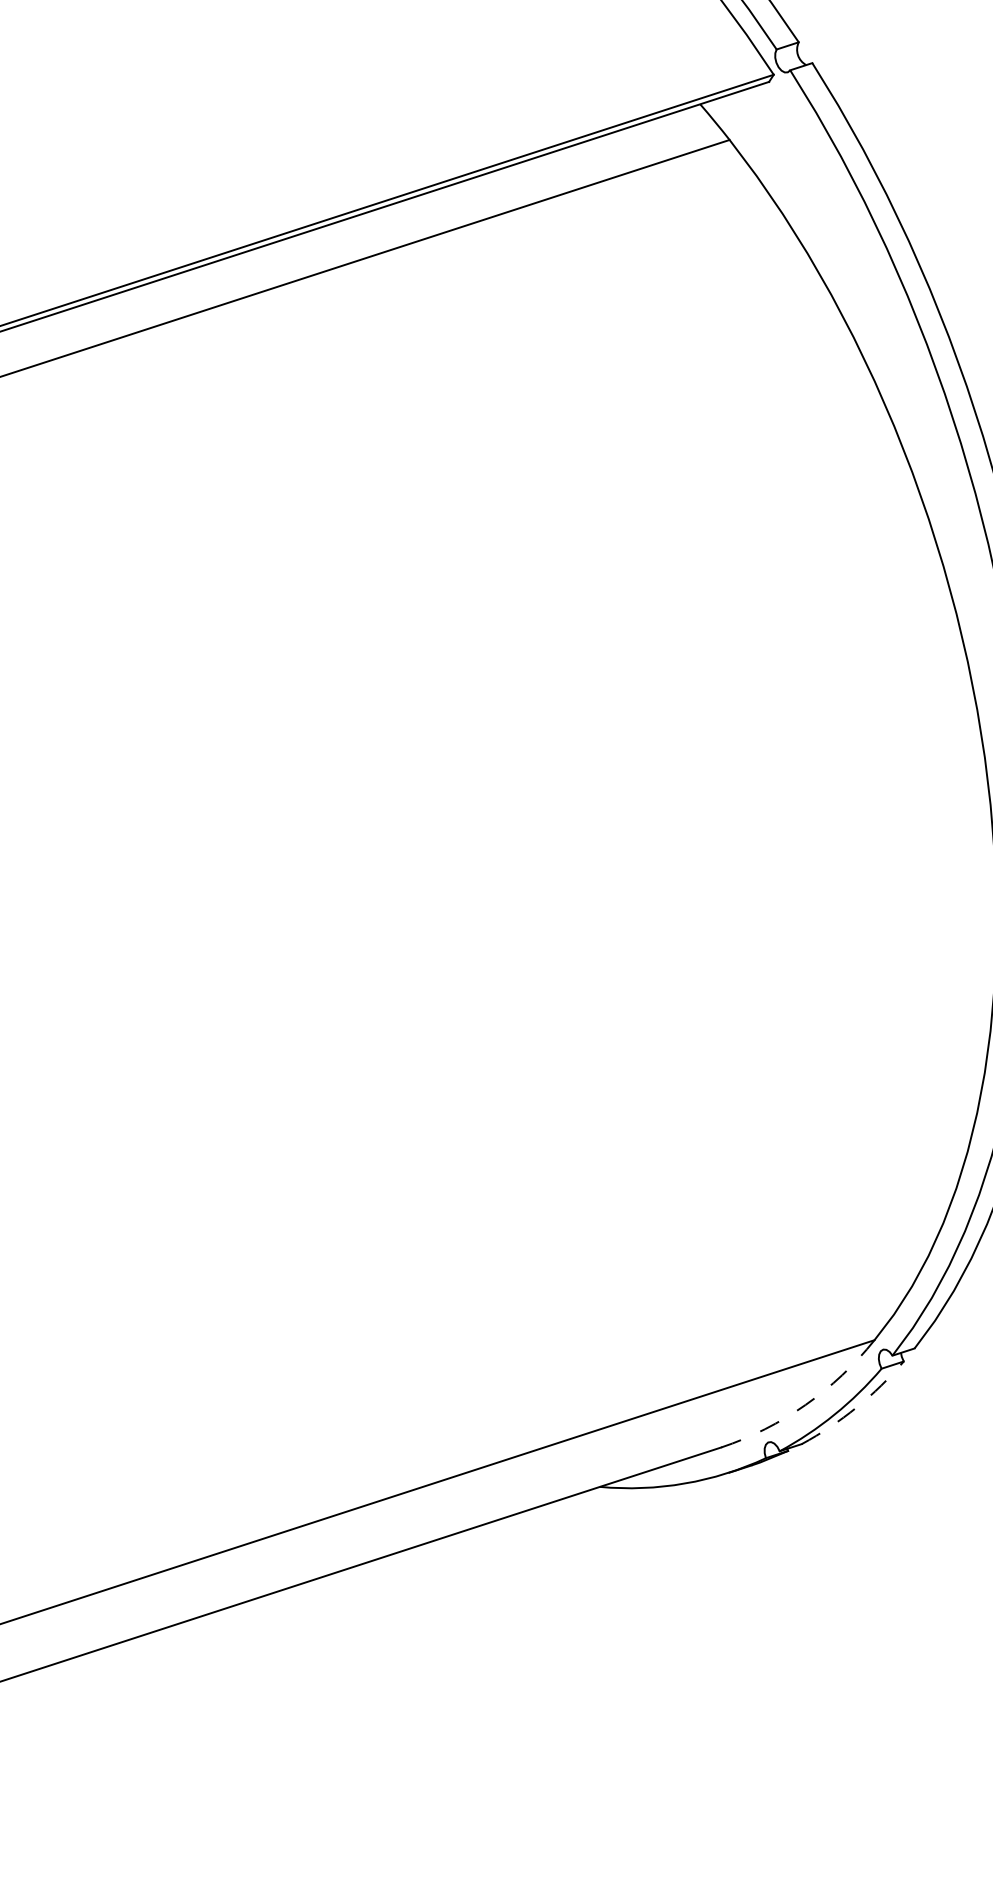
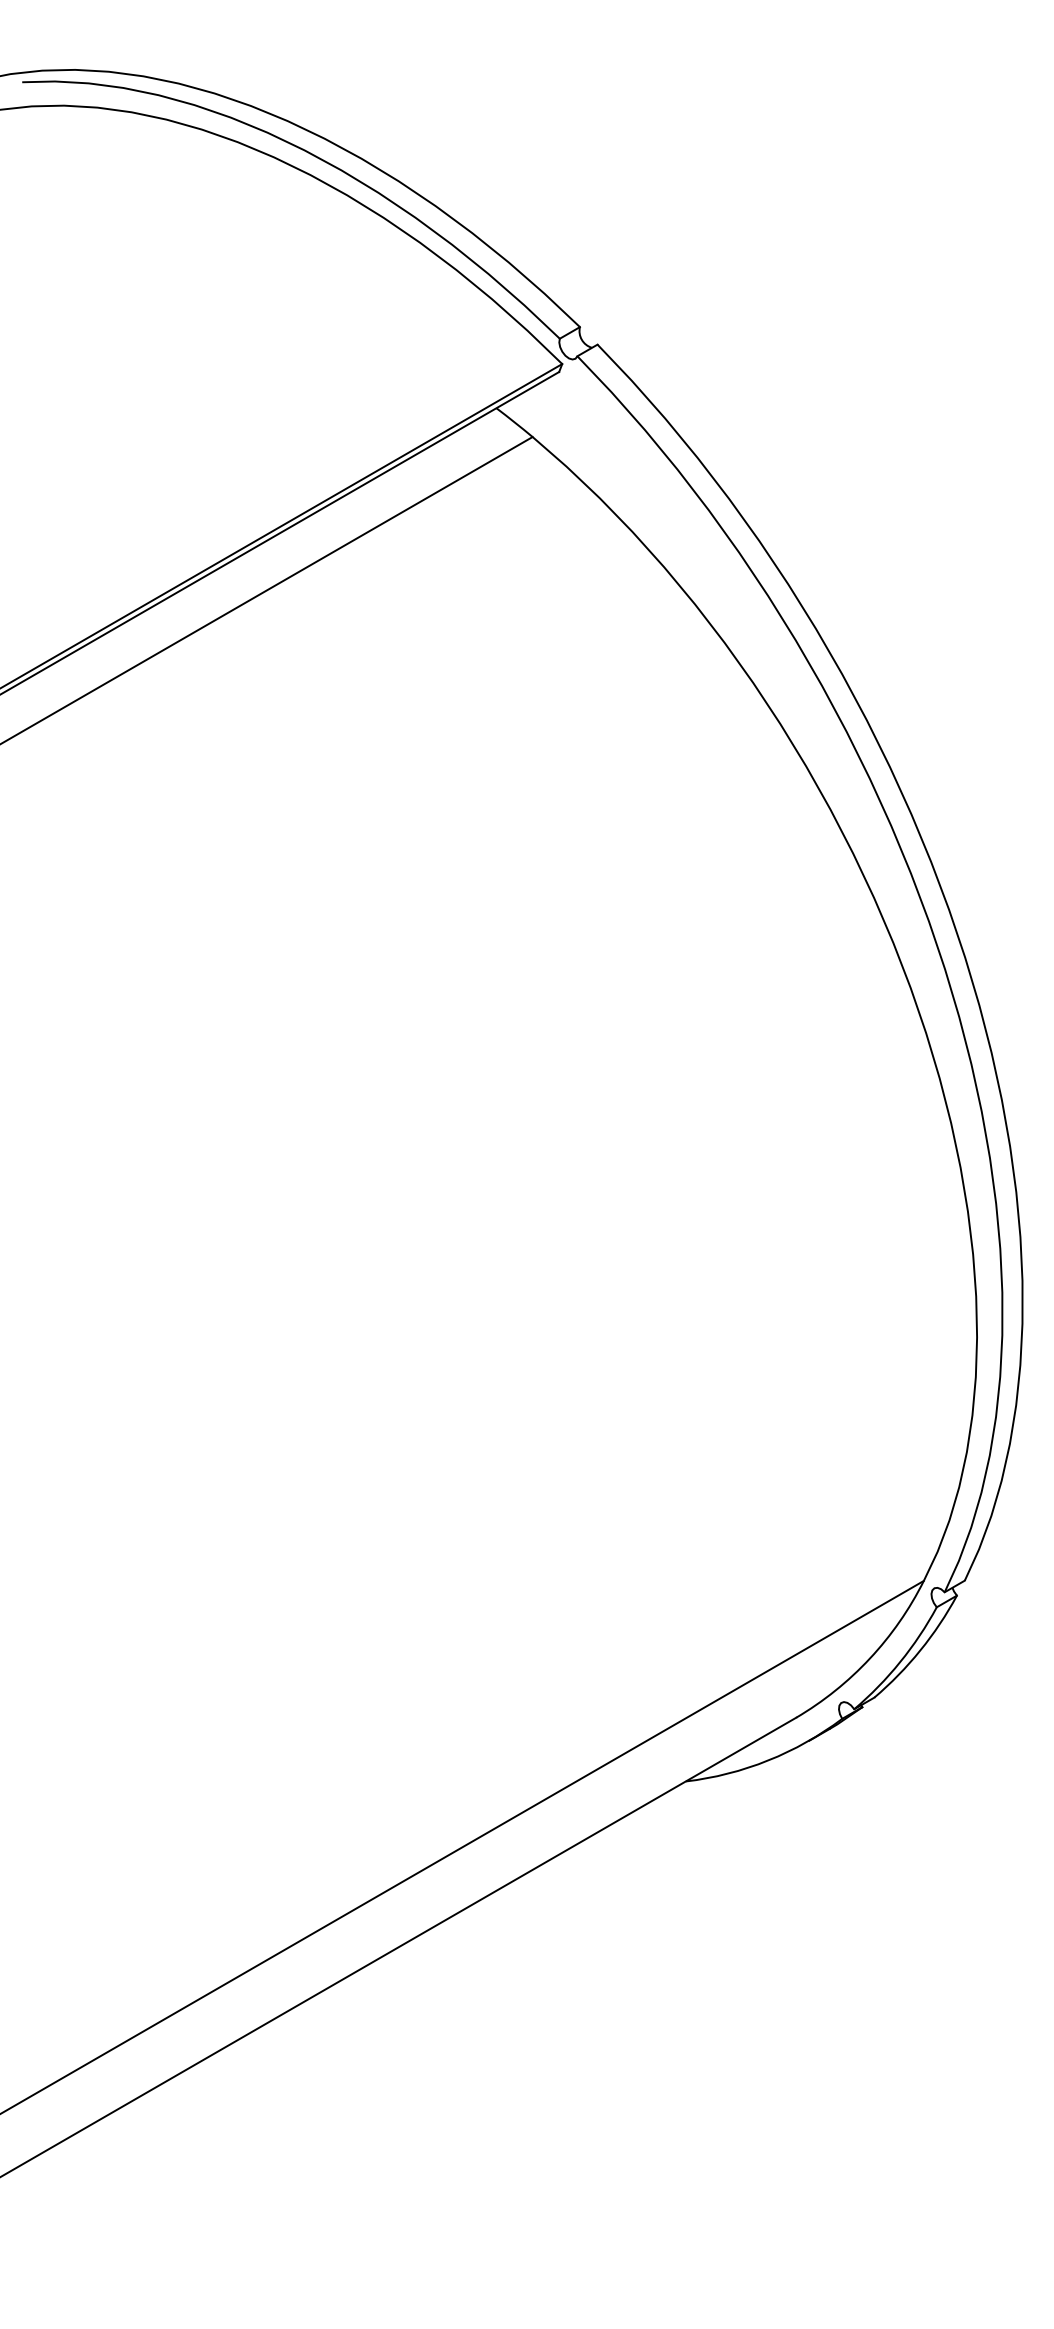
arc: (805, 1404) -> (869, 1658), dashed -> solid
arc: (856, 1407) -> (920, 1650), dashed -> solid

